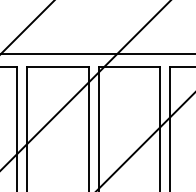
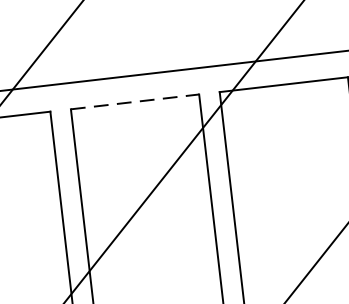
line: (57, 66) -> (134, 101), solid -> dashed

